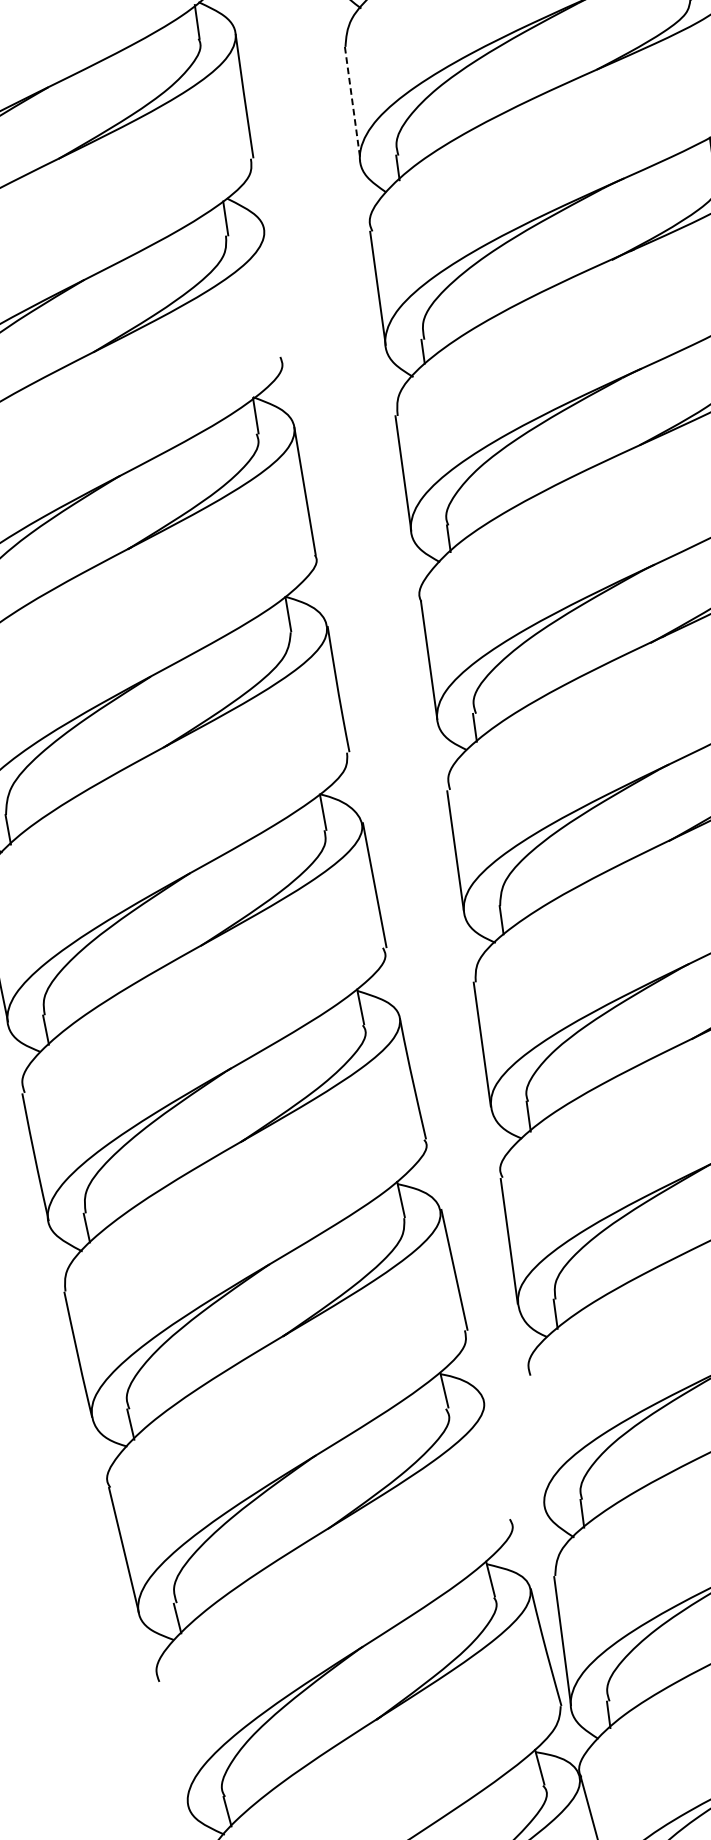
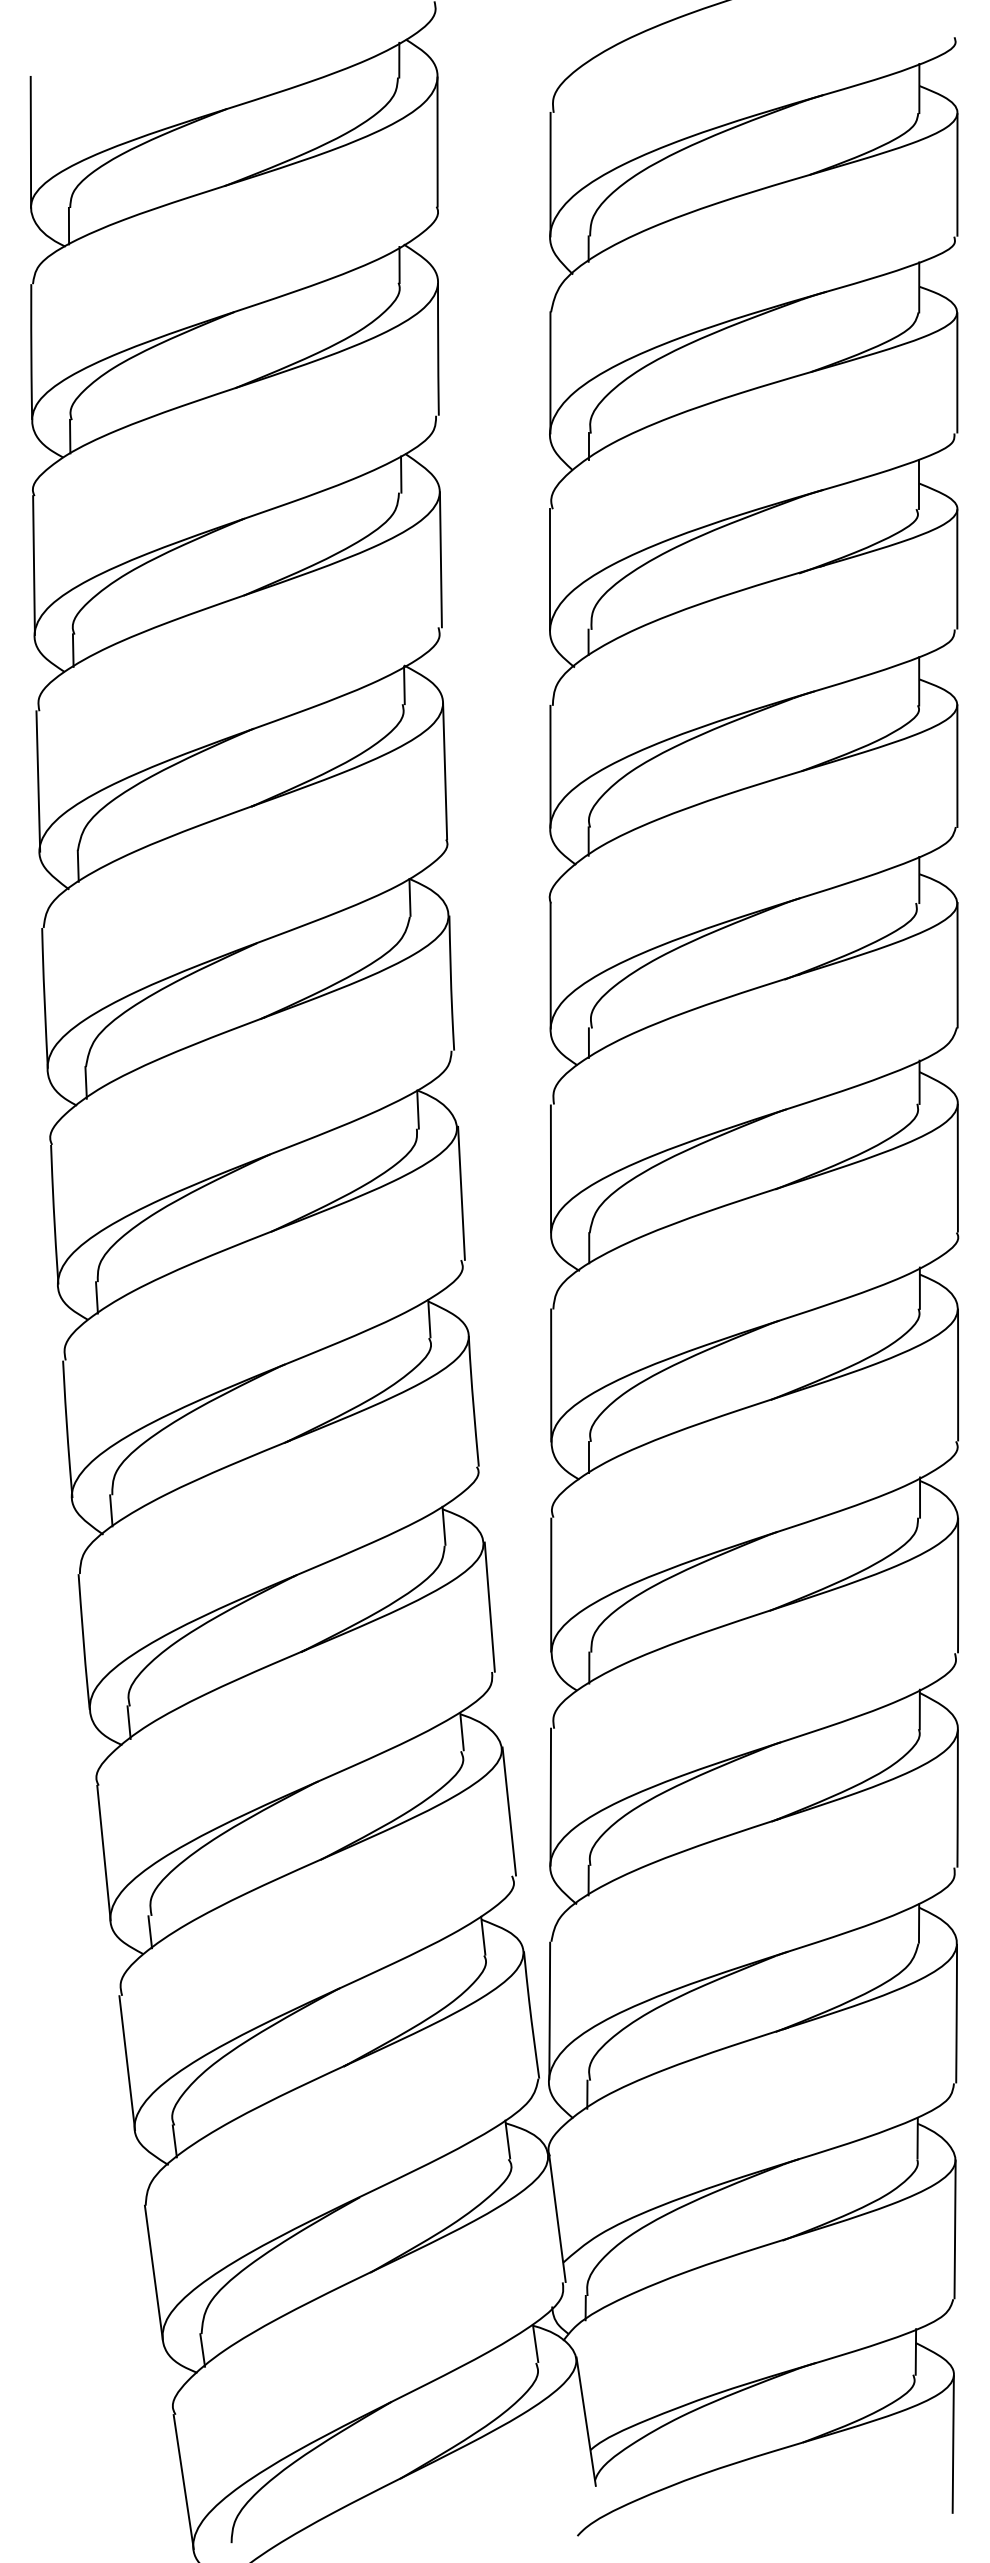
line: (352, 103) -> (550, 372), dashed -> solid
line: (273, 293) -> (440, 559), added
line: (535, 1439) -> (550, 1796), added
line: (499, 1459) -> (509, 1811), added
line: (173, 1744) -> (127, 2063), added

